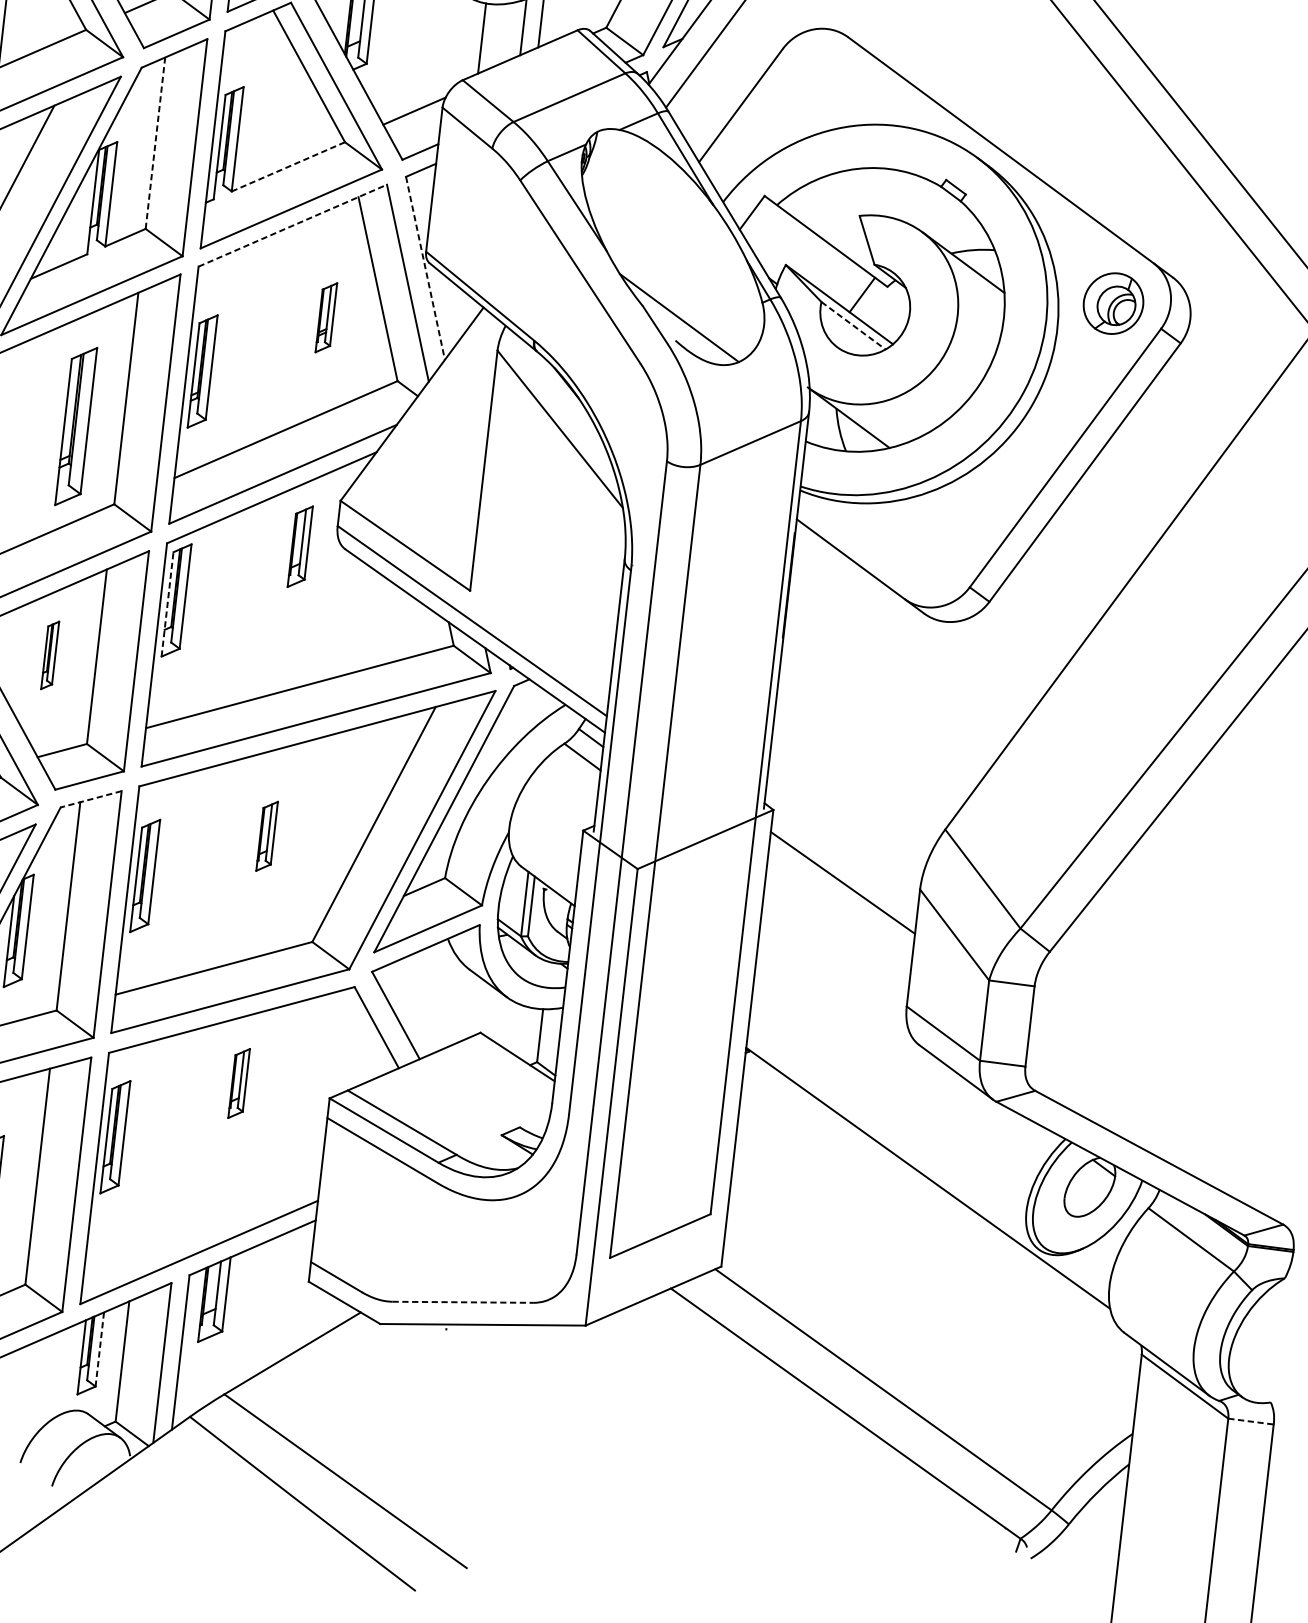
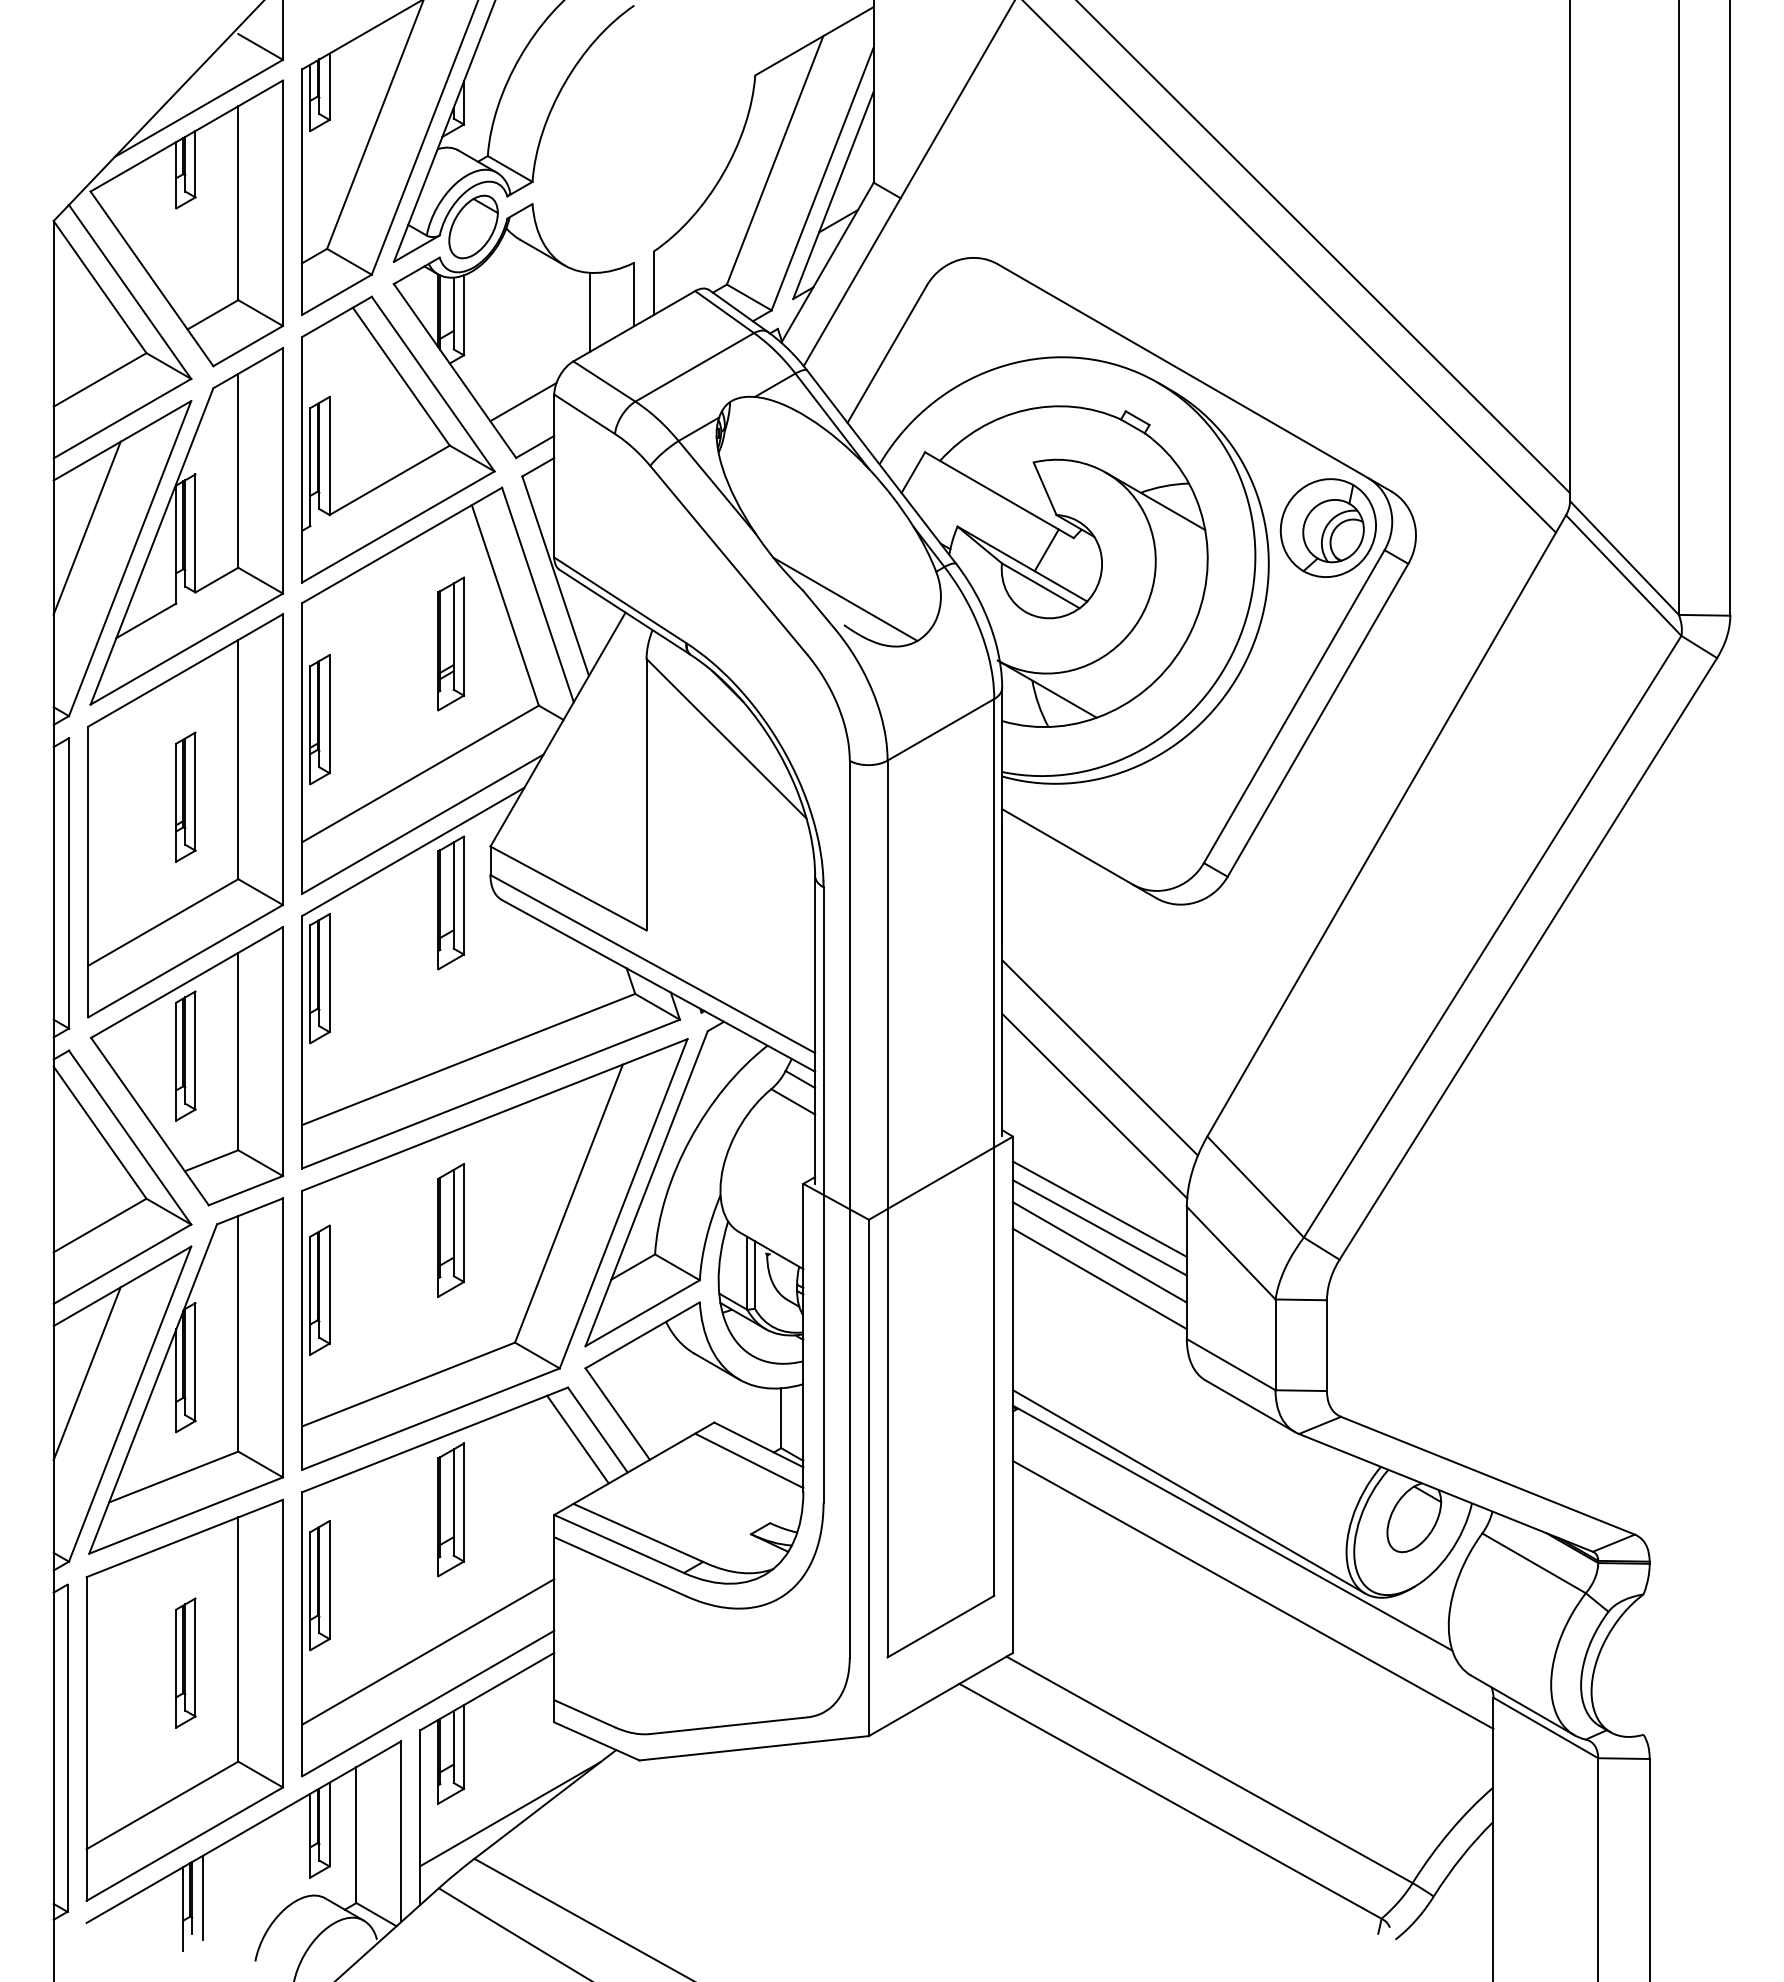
line: (155, 142) -> (238, 470), dashed -> solid
line: (288, 166) -> (389, 480), dashed -> solid
line: (293, 225) -> (402, 545), dashed -> solid
line: (425, 268) -> (555, 576), dashed -> solid
part: (1112, 303) -> (1327, 527), size x1.43
part: (326, 317) -> (451, 643), size x1.67
line: (853, 325) -> (1040, 585), dashed -> solid
part: (75, 425) -> (185, 796), size x0.71
part: (300, 546) -> (451, 902), size x1.43
line: (167, 603) -> (310, 983), dashed -> solid
part: (49, 654) -> (185, 1055), size x1.67
line: (857, 748) -> (1099, 1057), added
line: (848, 790) -> (1094, 1105), added
line: (90, 799) -> (249, 1211), dashed -> solid
part: (266, 836) -> (450, 1230), size x1.67
line: (840, 899) -> (1099, 1227), added
line: (838, 921) -> (1099, 1252), added
line: (835, 944) -> (1099, 1278), added
line: (357, 1033) -> (577, 1439), added
line: (507, 1069) -> (749, 1460), added
part: (239, 1083) -> (451, 1509), size x1.67
line: (892, 1141) -> (1188, 1491), added
line: (204, 1206) -> (428, 1651), added
line: (939, 1239) -> (1252, 1594), added
line: (462, 1302) -> (728, 1725), dashed -> solid
line: (99, 1349) -> (329, 1824), dashed -> solid
line: (260, 1358) -> (510, 1814), added
line: (1250, 1421) -> (1623, 1758), dashed -> solid

